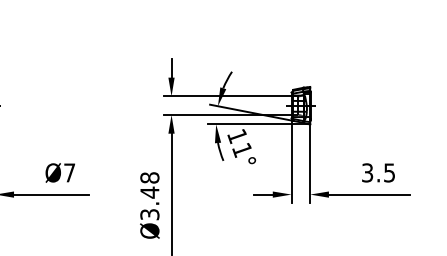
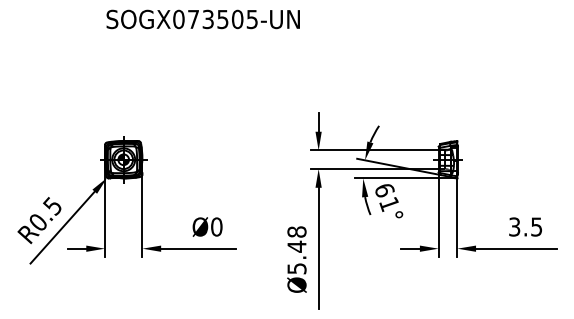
text: (237, 136) -> (384, 190), 11° -> 61°
text: (69, 172) -> (216, 226), Ø7 -> Ø0
text: (149, 214) -> (296, 268), Ø3.48 -> Ø5.48

